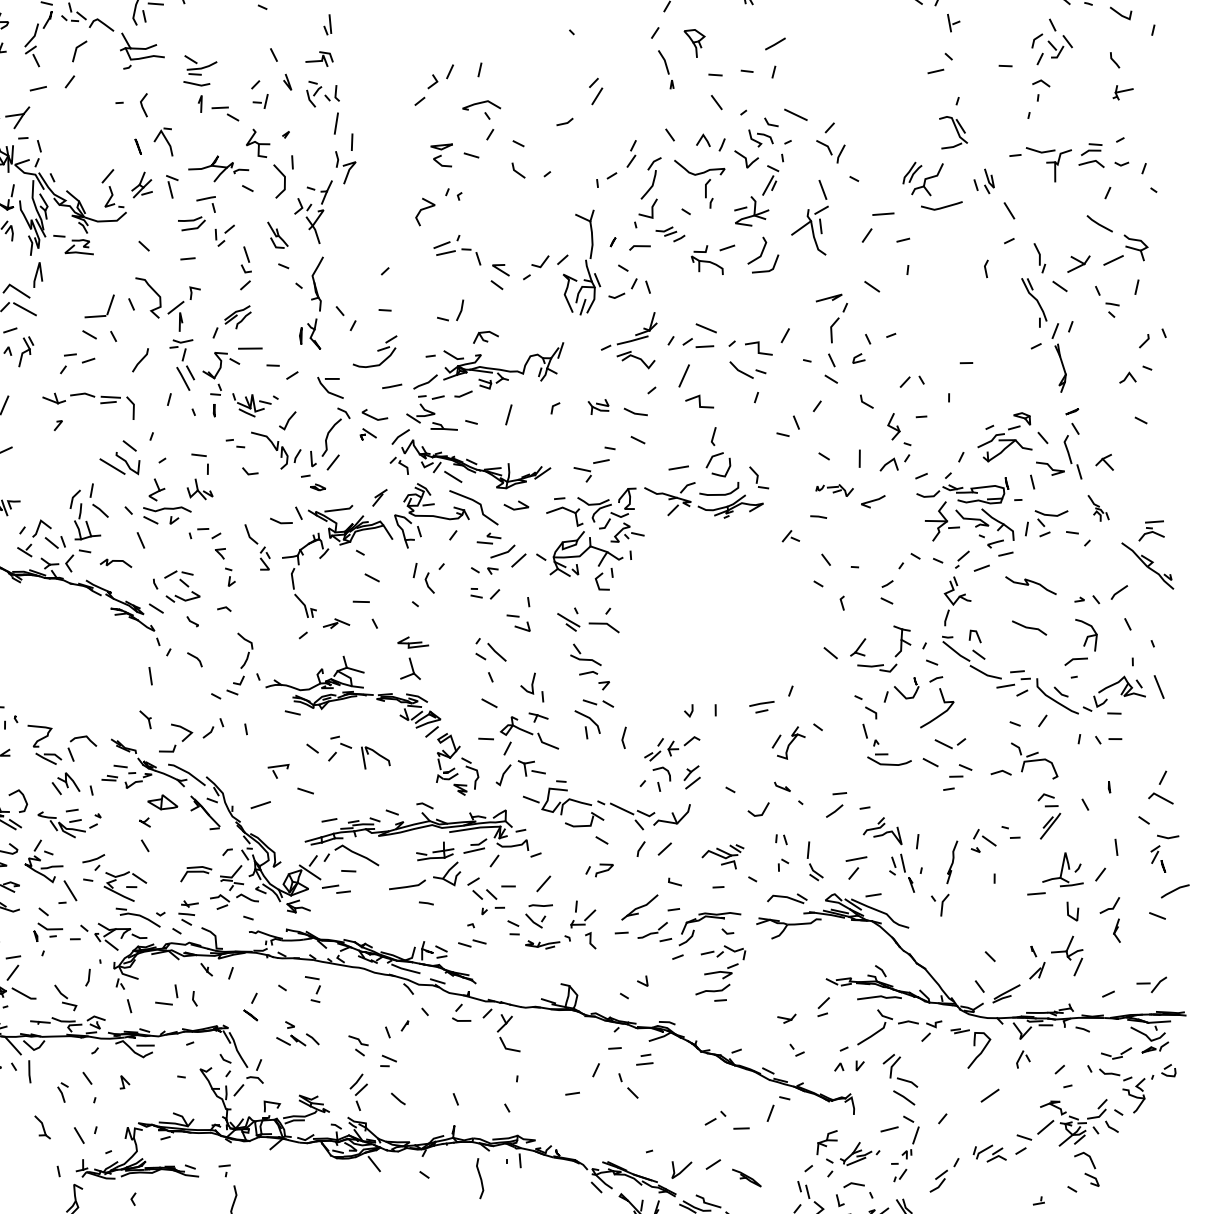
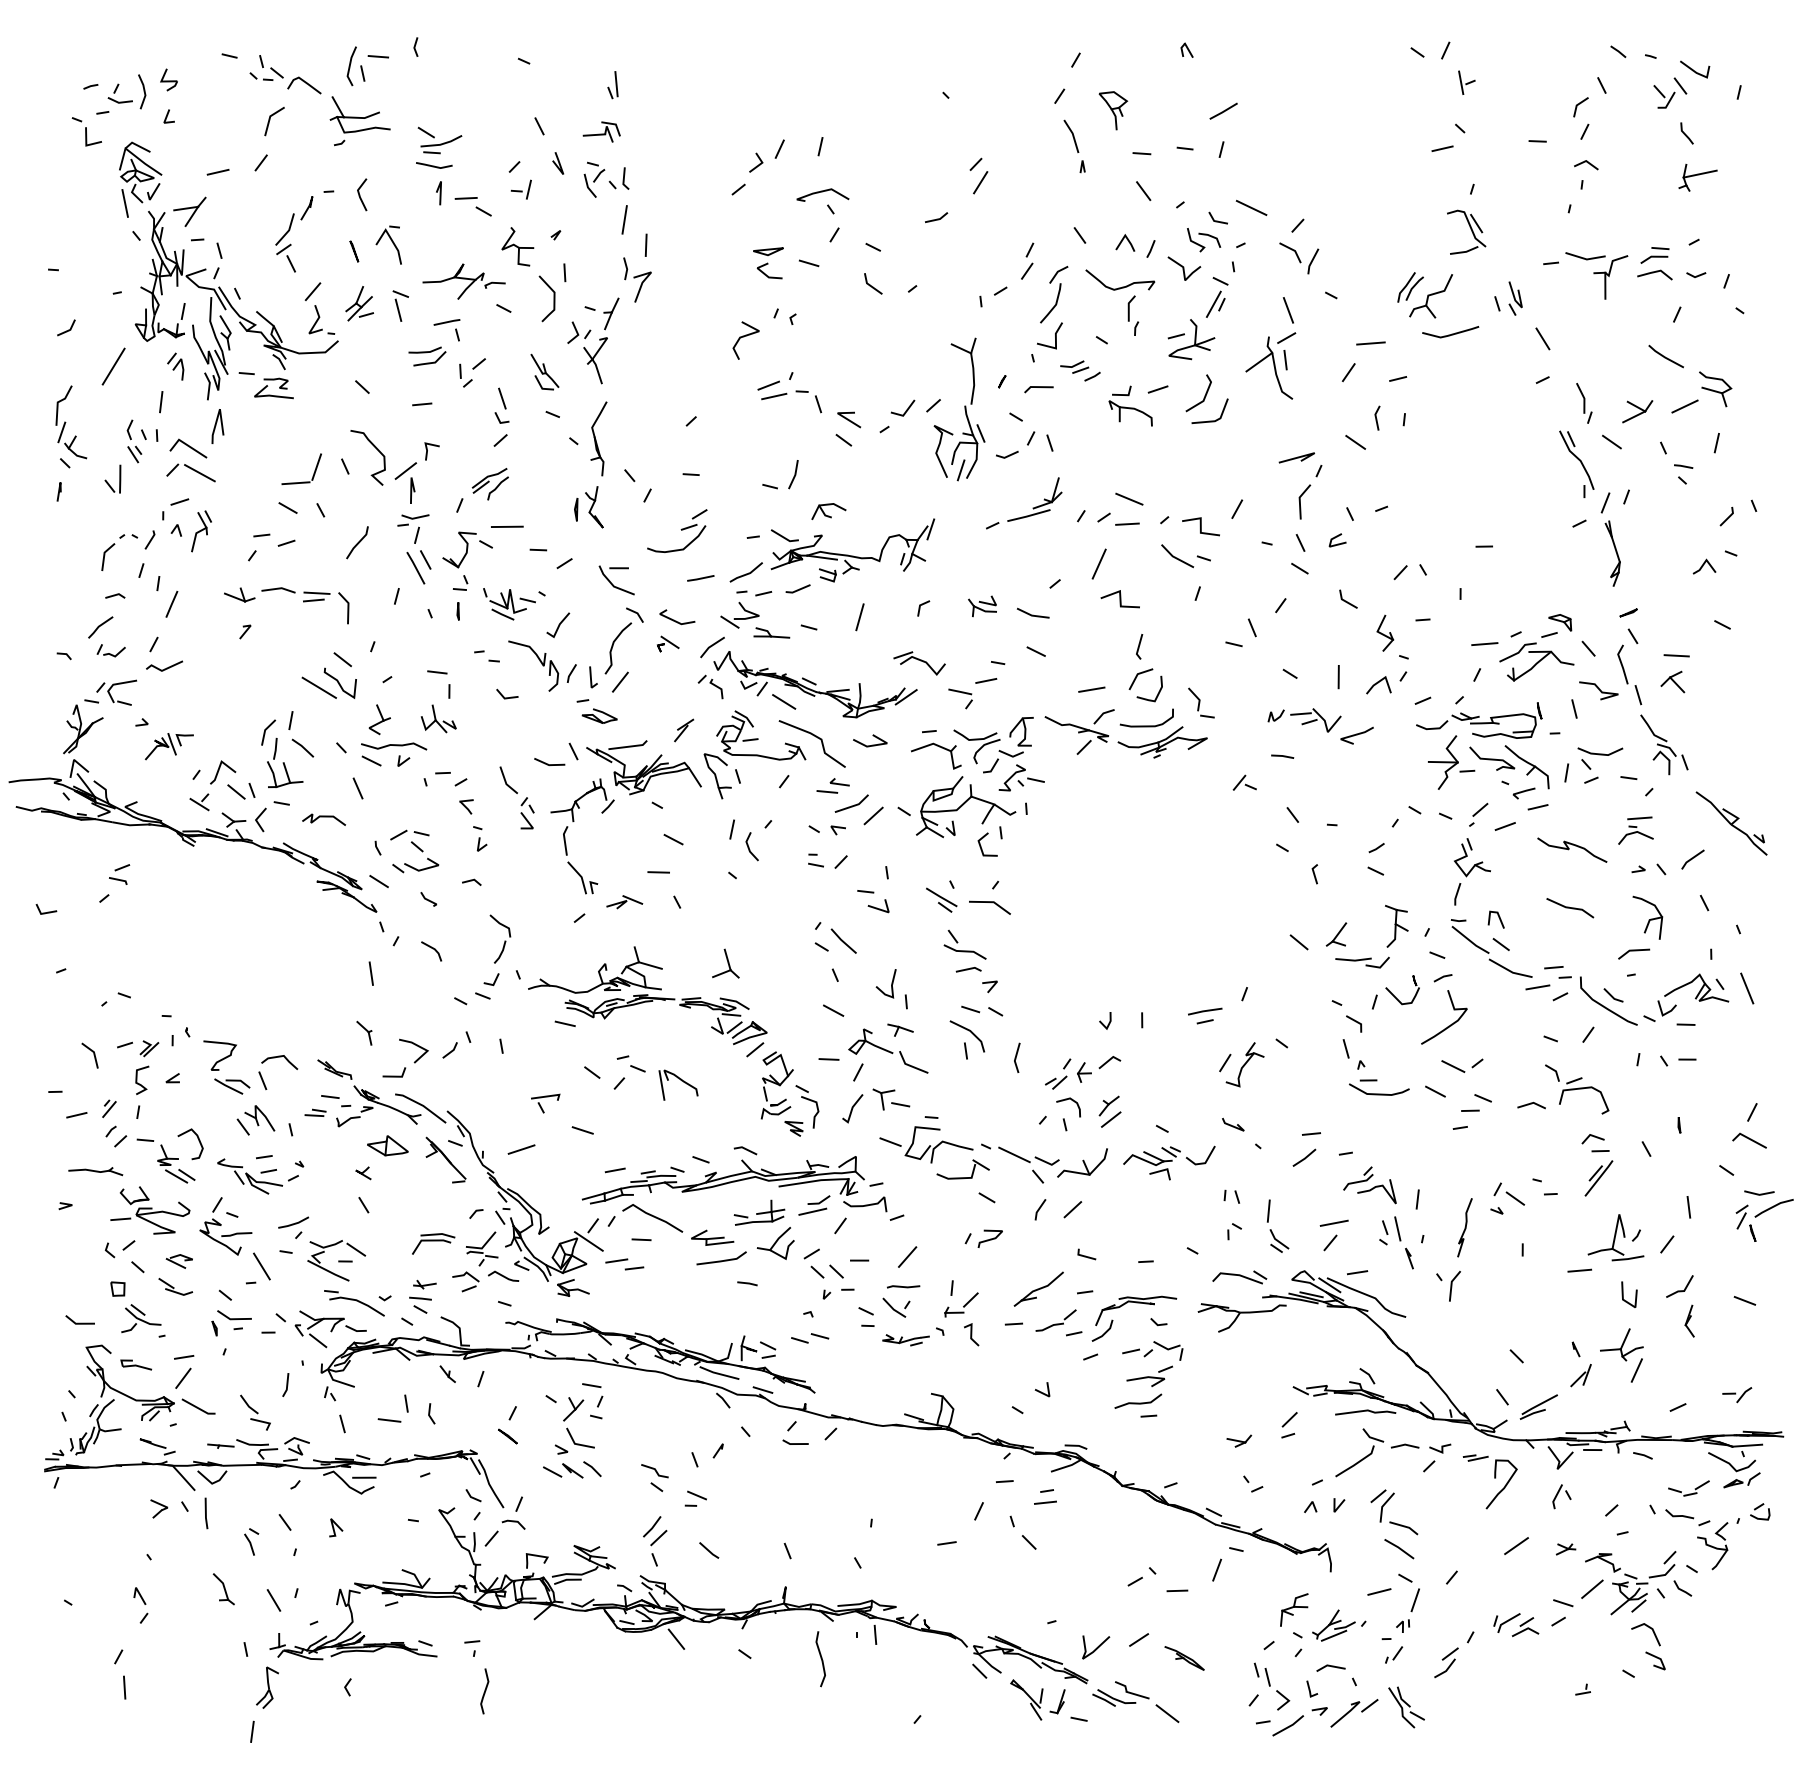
part: (38, 39) -> (294, 234), moved
part: (1060, 46) -> (1670, 92), moved
part: (1122, 92) -> (1697, 177), size x1.43
line: (985, 268) -> (1376, 417), moved
part: (636, 360) -> (919, 663), moved
line: (966, 434) -> (1484, 644), added
line: (1107, 442) -> (1676, 655), added
part: (317, 486) -> (599, 715), size x1.67
part: (834, 490) -> (1304, 720), size x1.43
part: (1098, 508) -> (1664, 744), size x1.67
part: (1151, 530) -> (1635, 830), moved
part: (413, 642) -> (712, 1237), moved
part: (722, 857) -> (1151, 1163), moved
line: (1174, 890) -> (1773, 1207), moved
part: (1152, 985) -> (1737, 1395), size x0.71
part: (503, 1027) -> (571, 1414), moved
part: (1026, 1098) -> (1565, 1549), added

